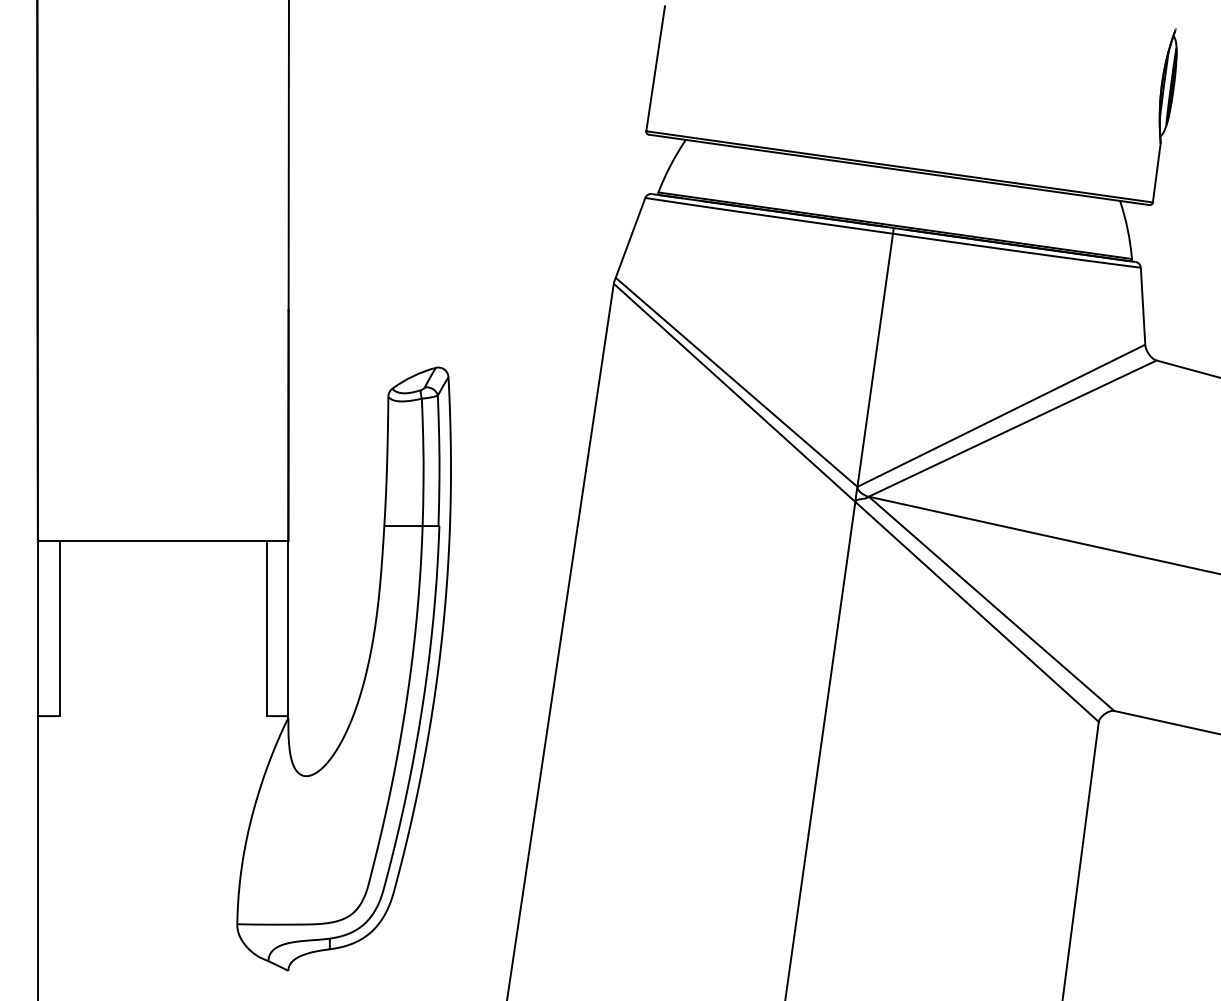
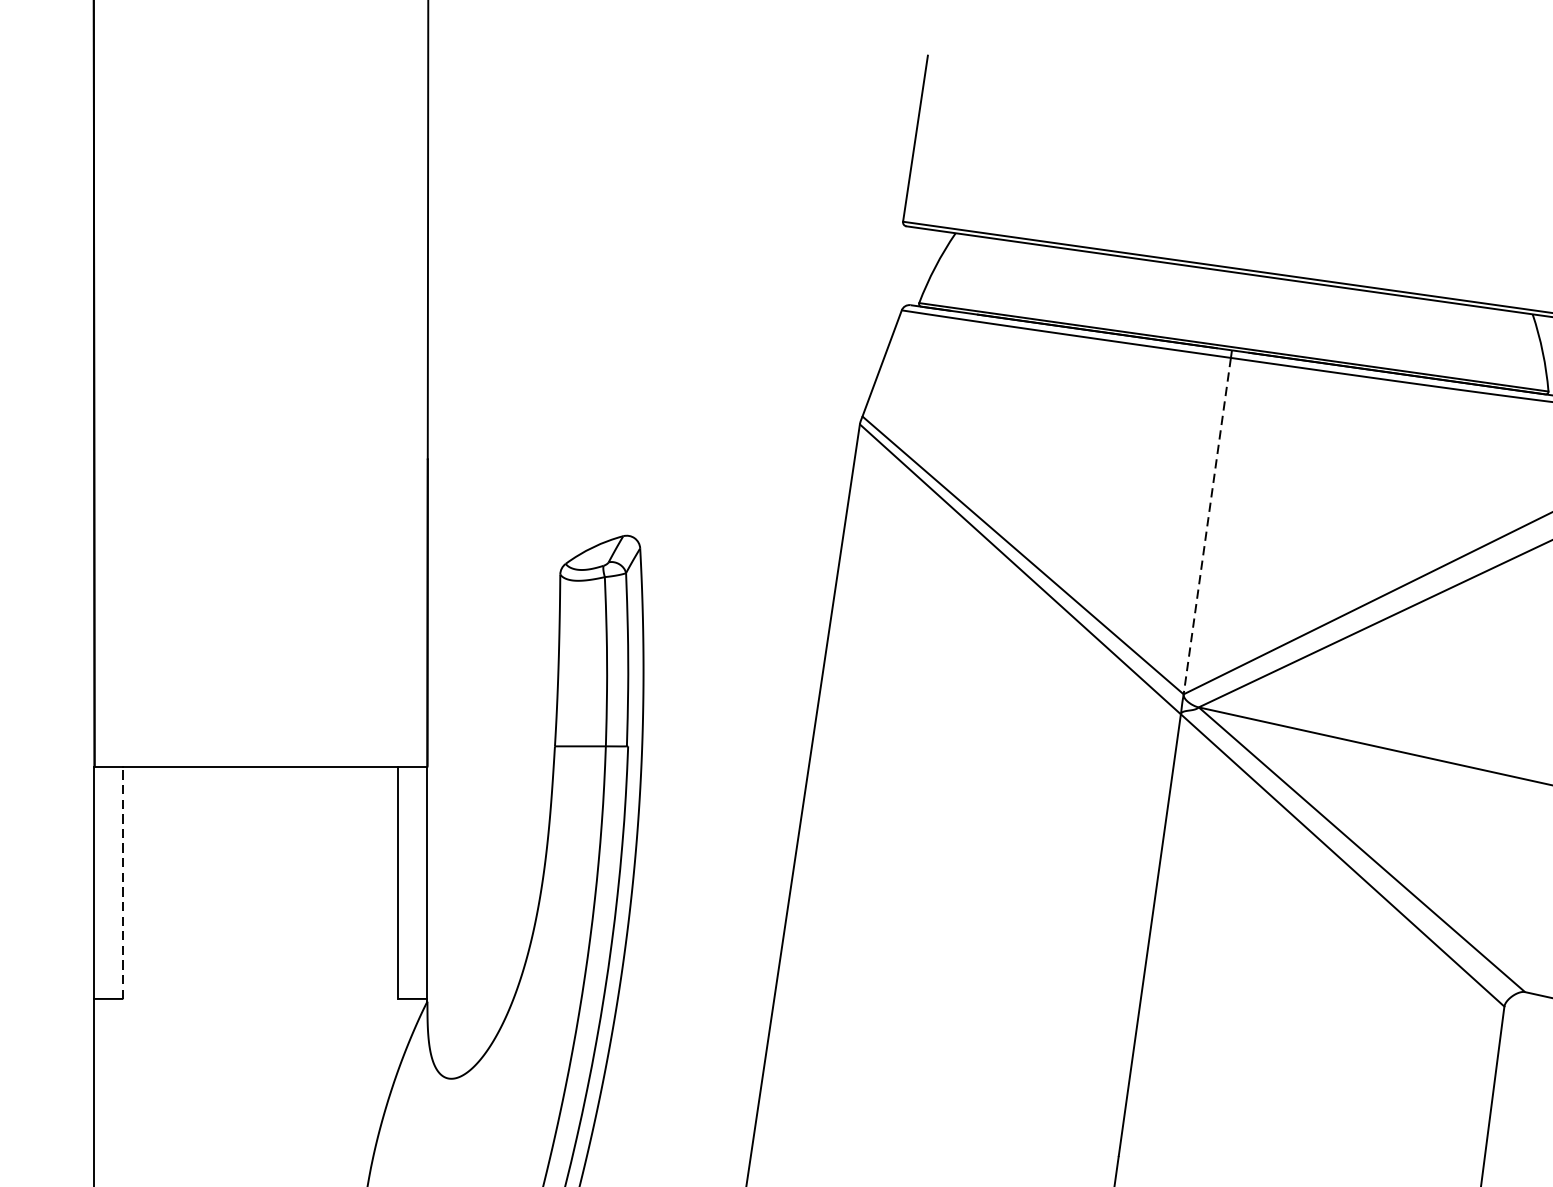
line: (875, 359) -> (1207, 525), solid -> dashed
line: (59, 628) -> (123, 882), solid -> dashed

